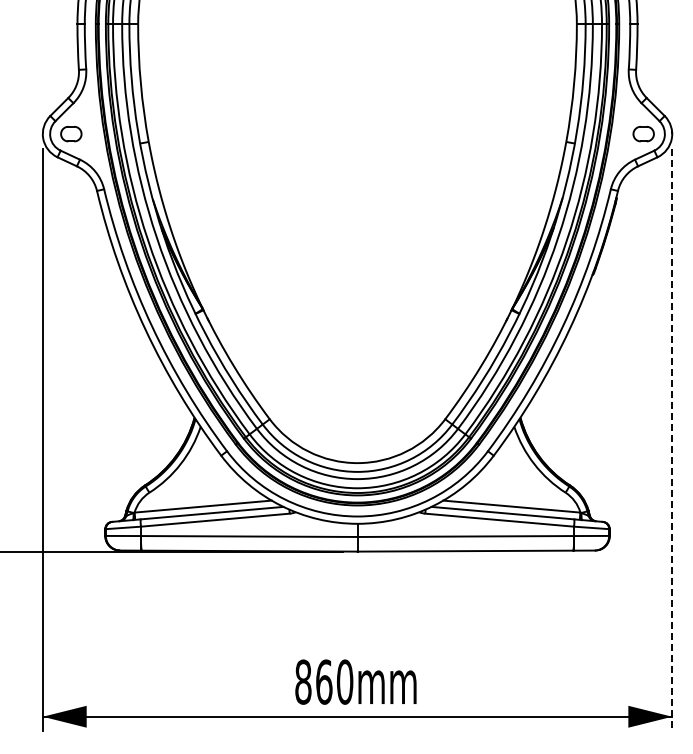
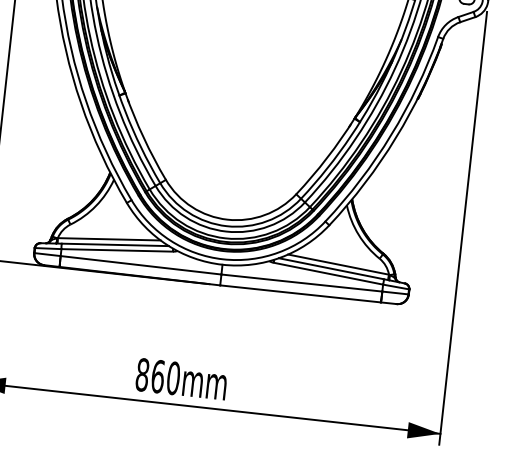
line: (672, 440) -> (463, 228), dashed -> solid
text: (355, 681) -> (181, 378), moved

